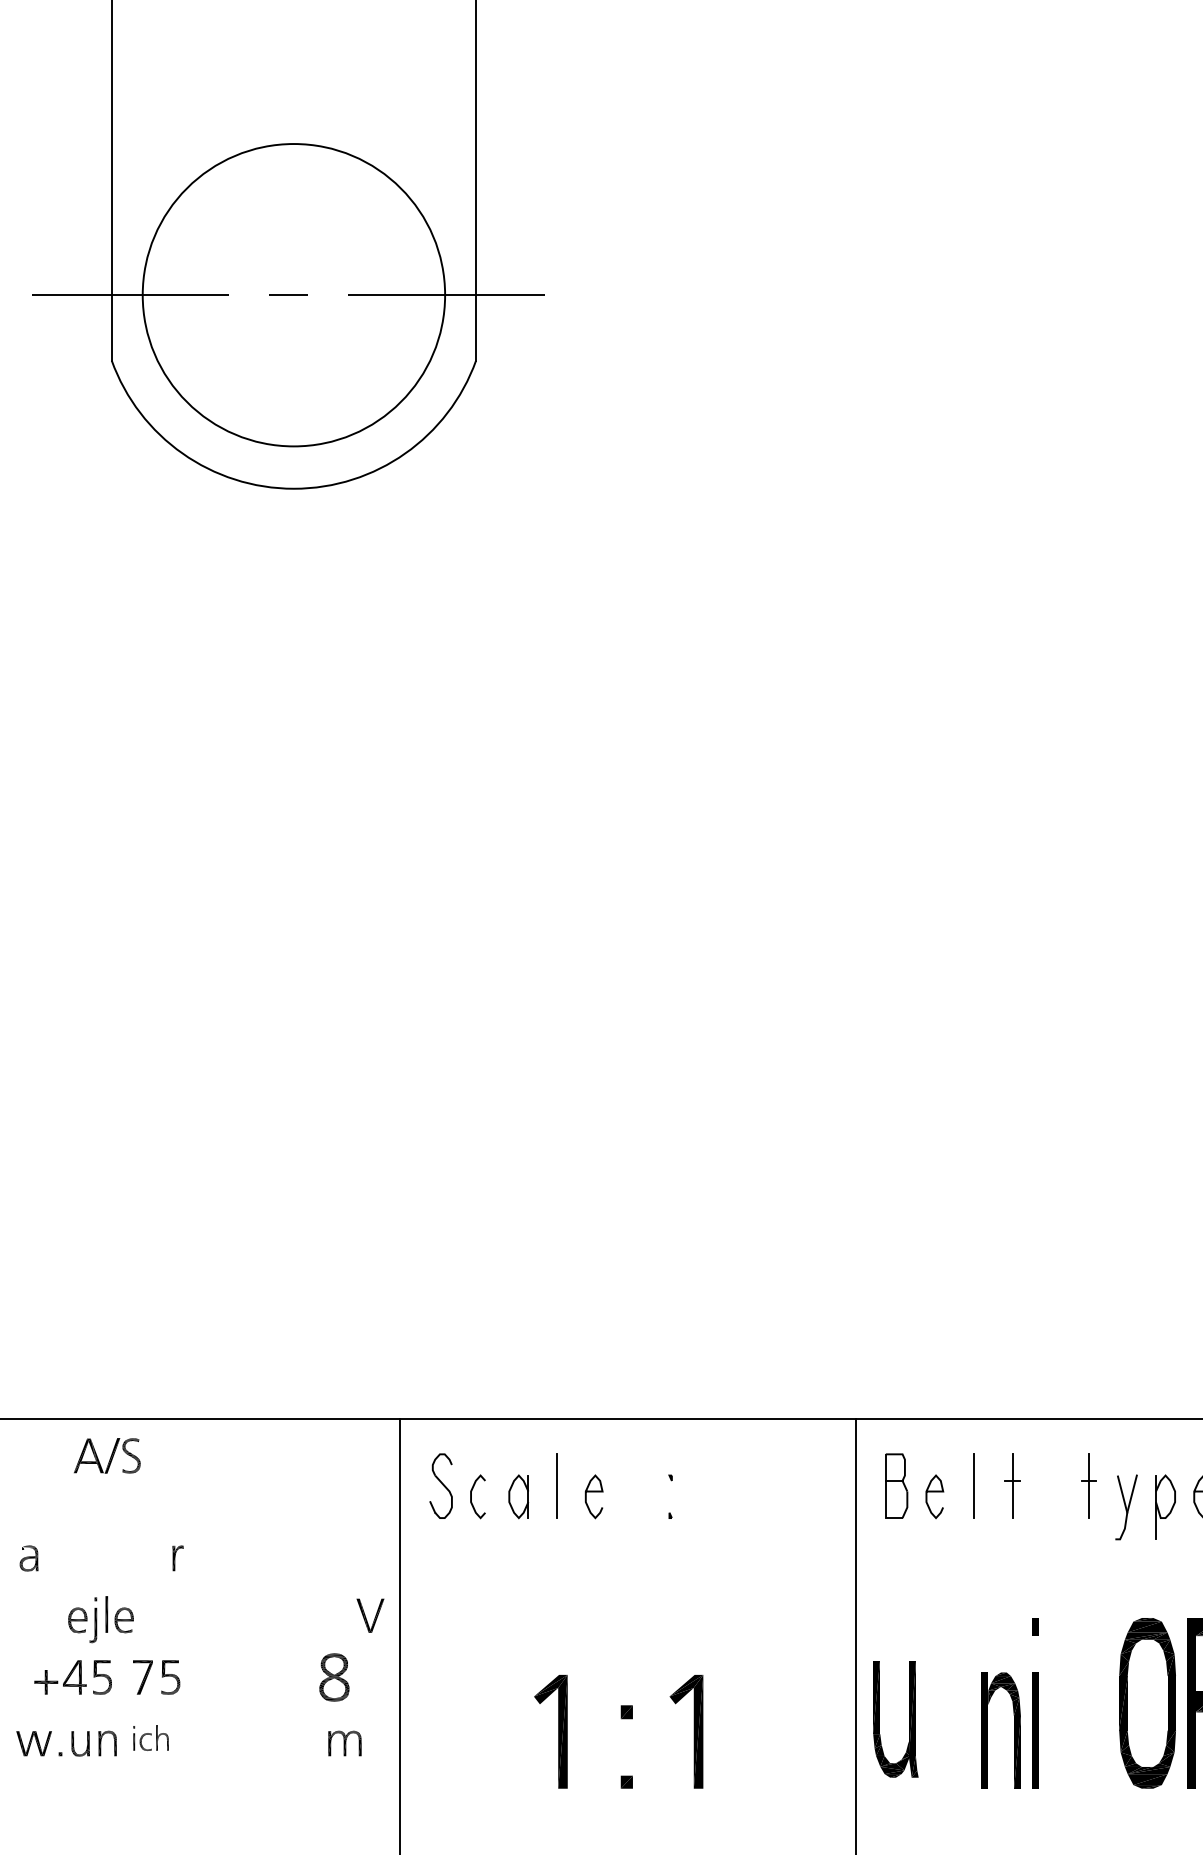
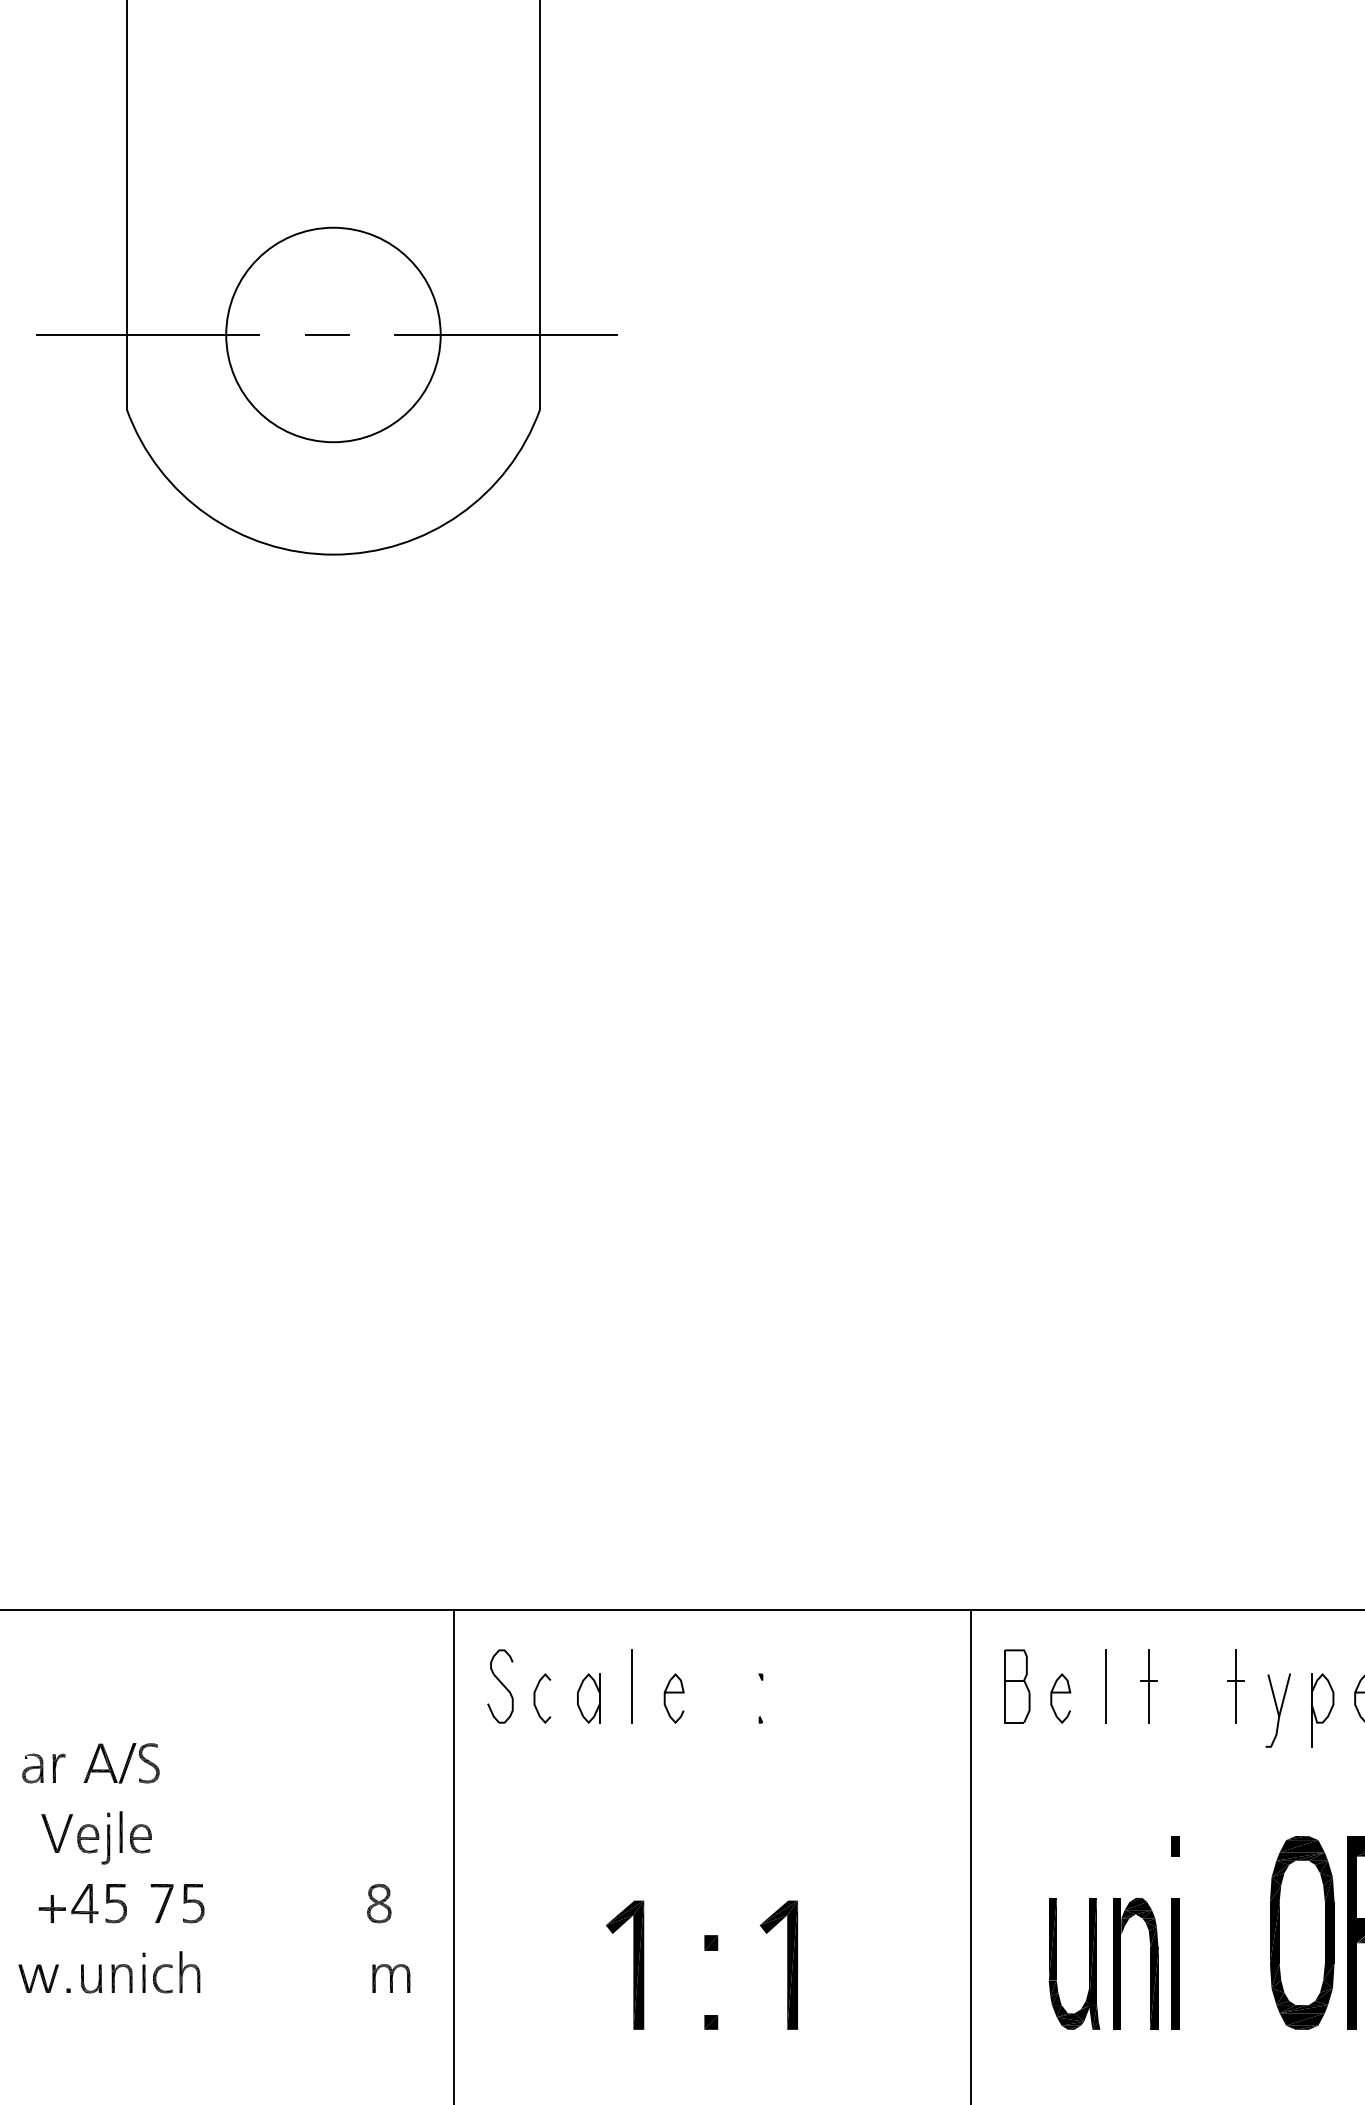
circle: (293, 294) -> (332, 334), size x0.62
part: (107, 1455) -> (121, 1762), moved
part: (177, 1558) -> (58, 1768), moved
part: (370, 1615) -> (57, 1833), moved
part: (333, 1677) -> (378, 1903), size x0.71
part: (909, 1719) -> (1089, 1963), moved
part: (150, 1737) -> (170, 1971), size x1.43

